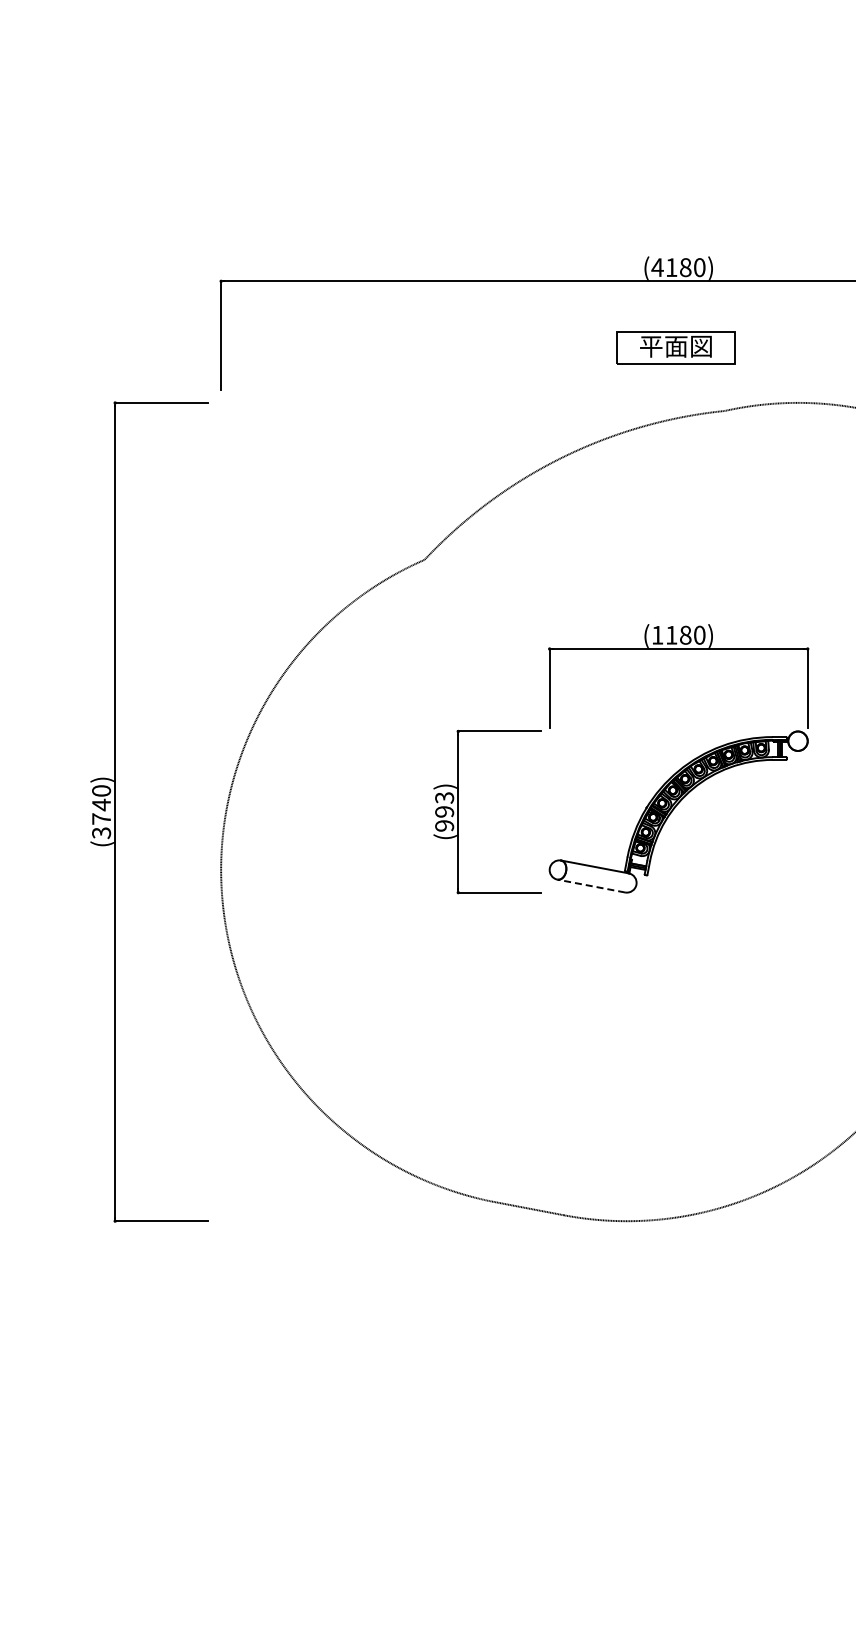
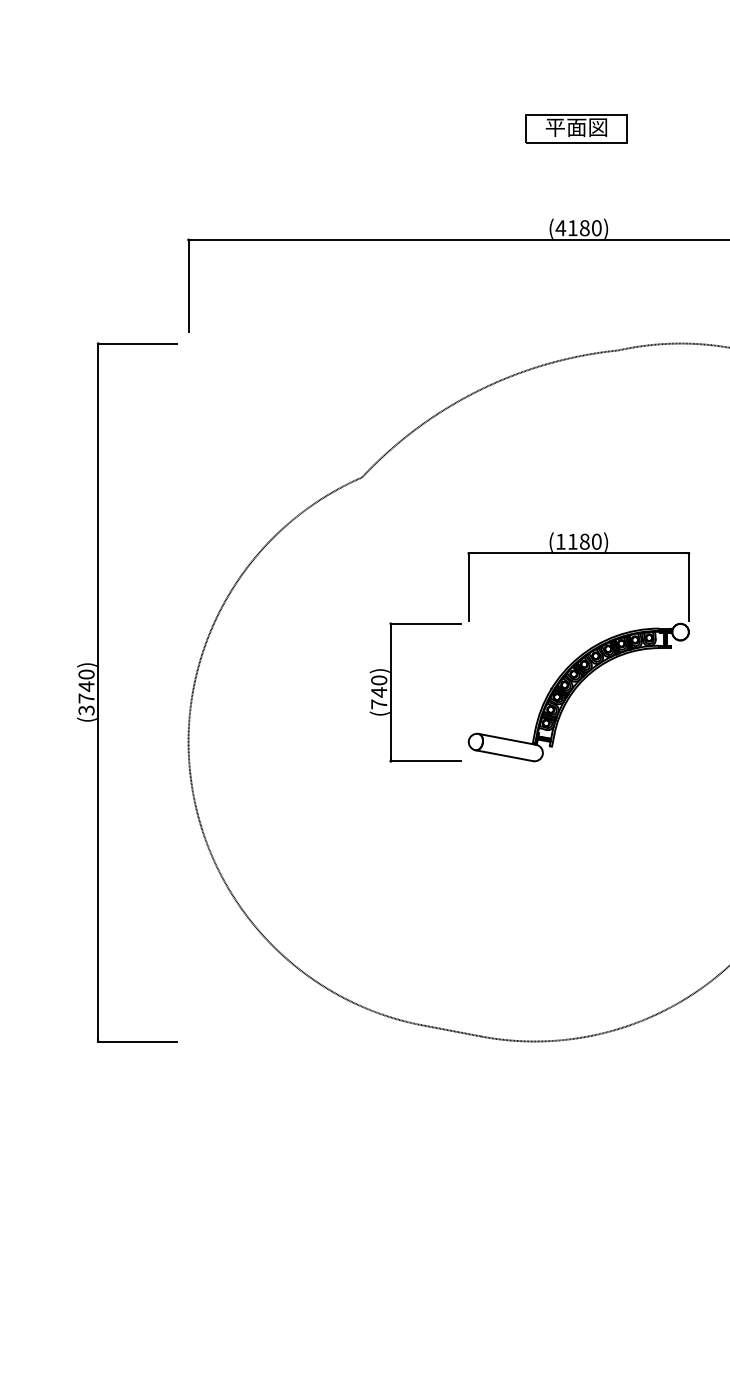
part: (675, 347) -> (576, 128), moved
text: (444, 811) -> (379, 692), (993) -> (740)
line: (590, 885) -> (503, 755), dashed -> solid

